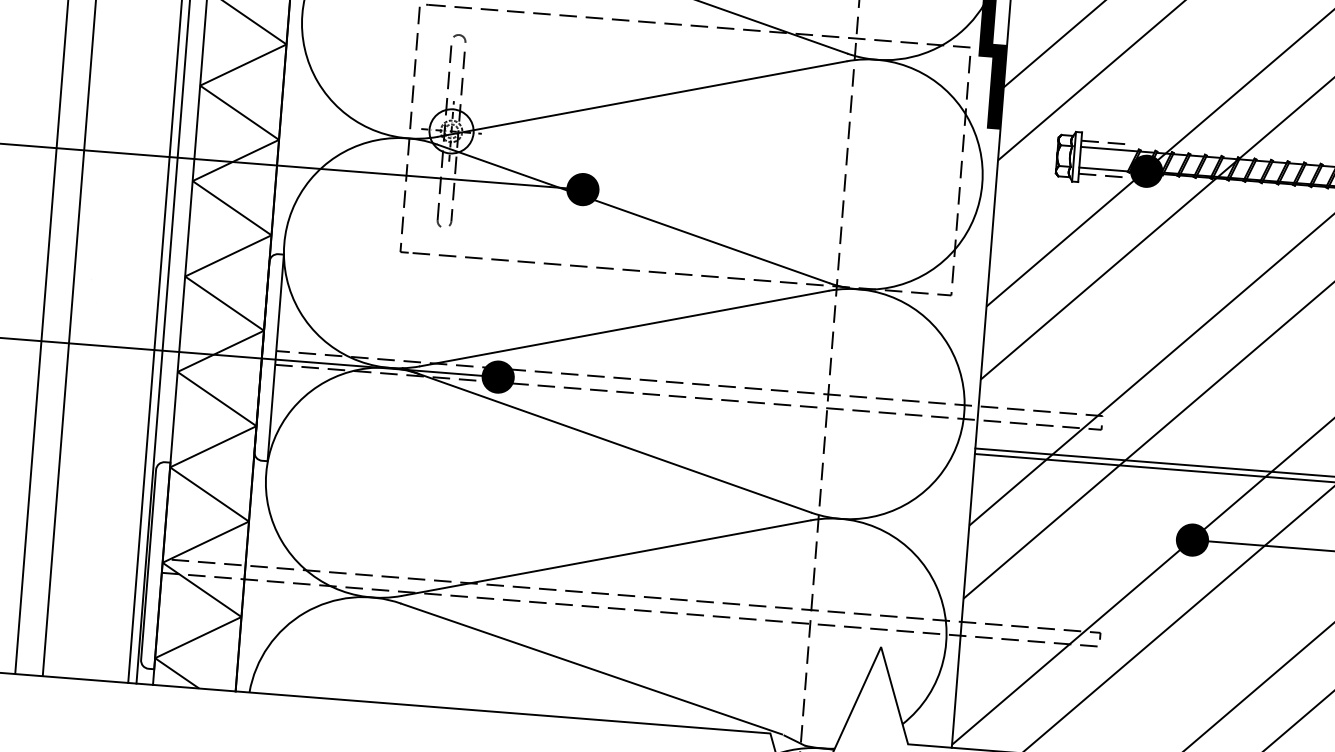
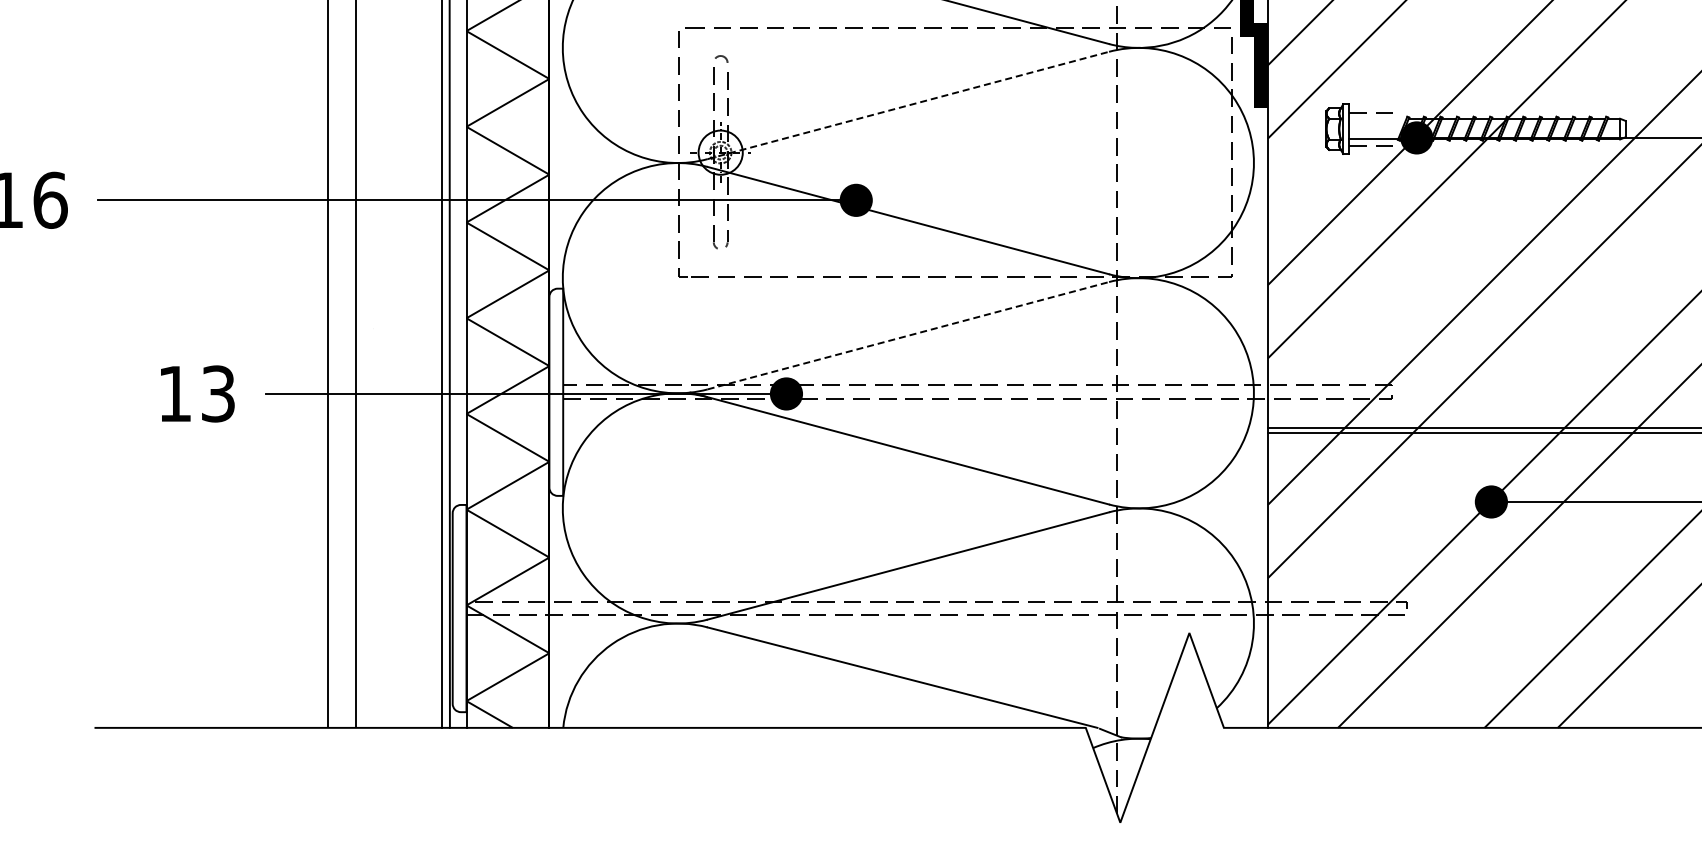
line: (642, 99) -> (908, 105), solid -> dashed
line: (1109, 148) -> (1377, 118), removed
line: (624, 328) -> (908, 335), solid -> dashed

